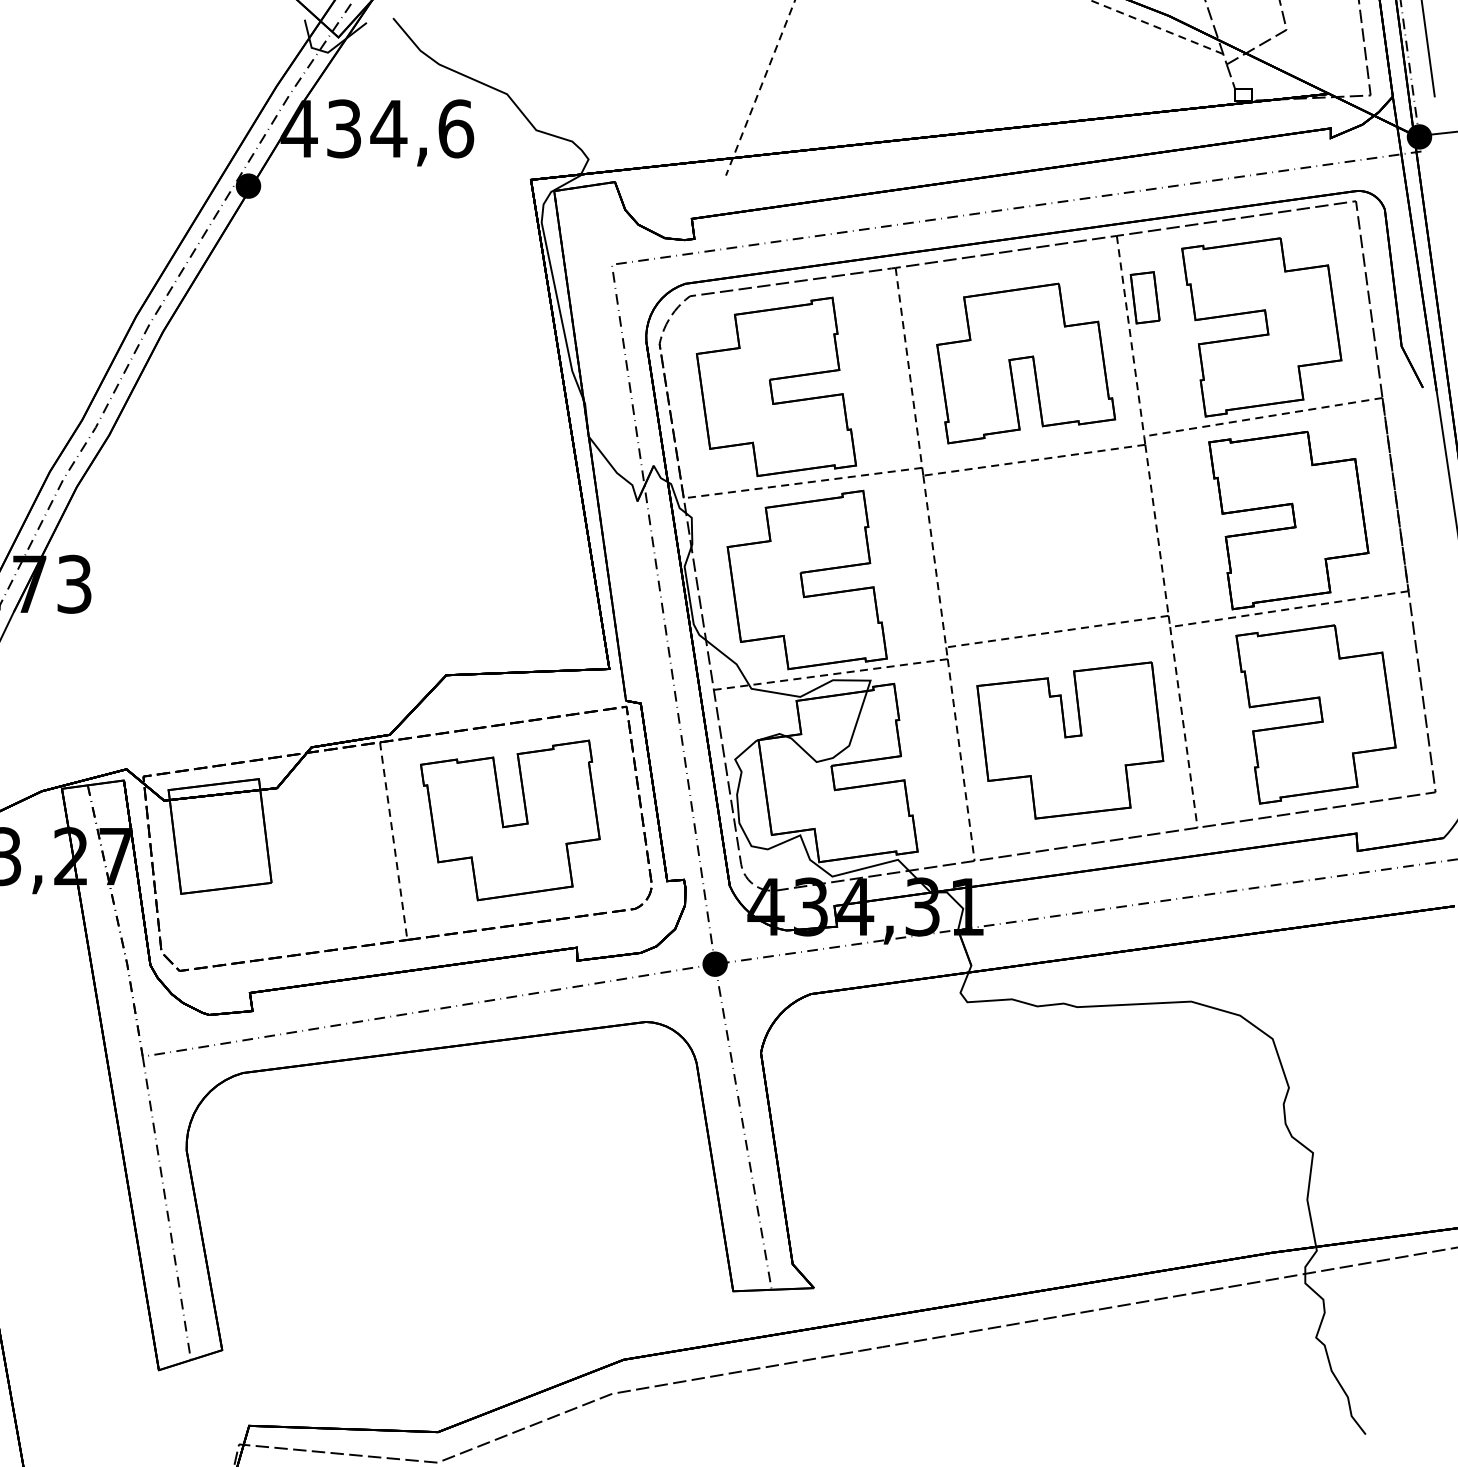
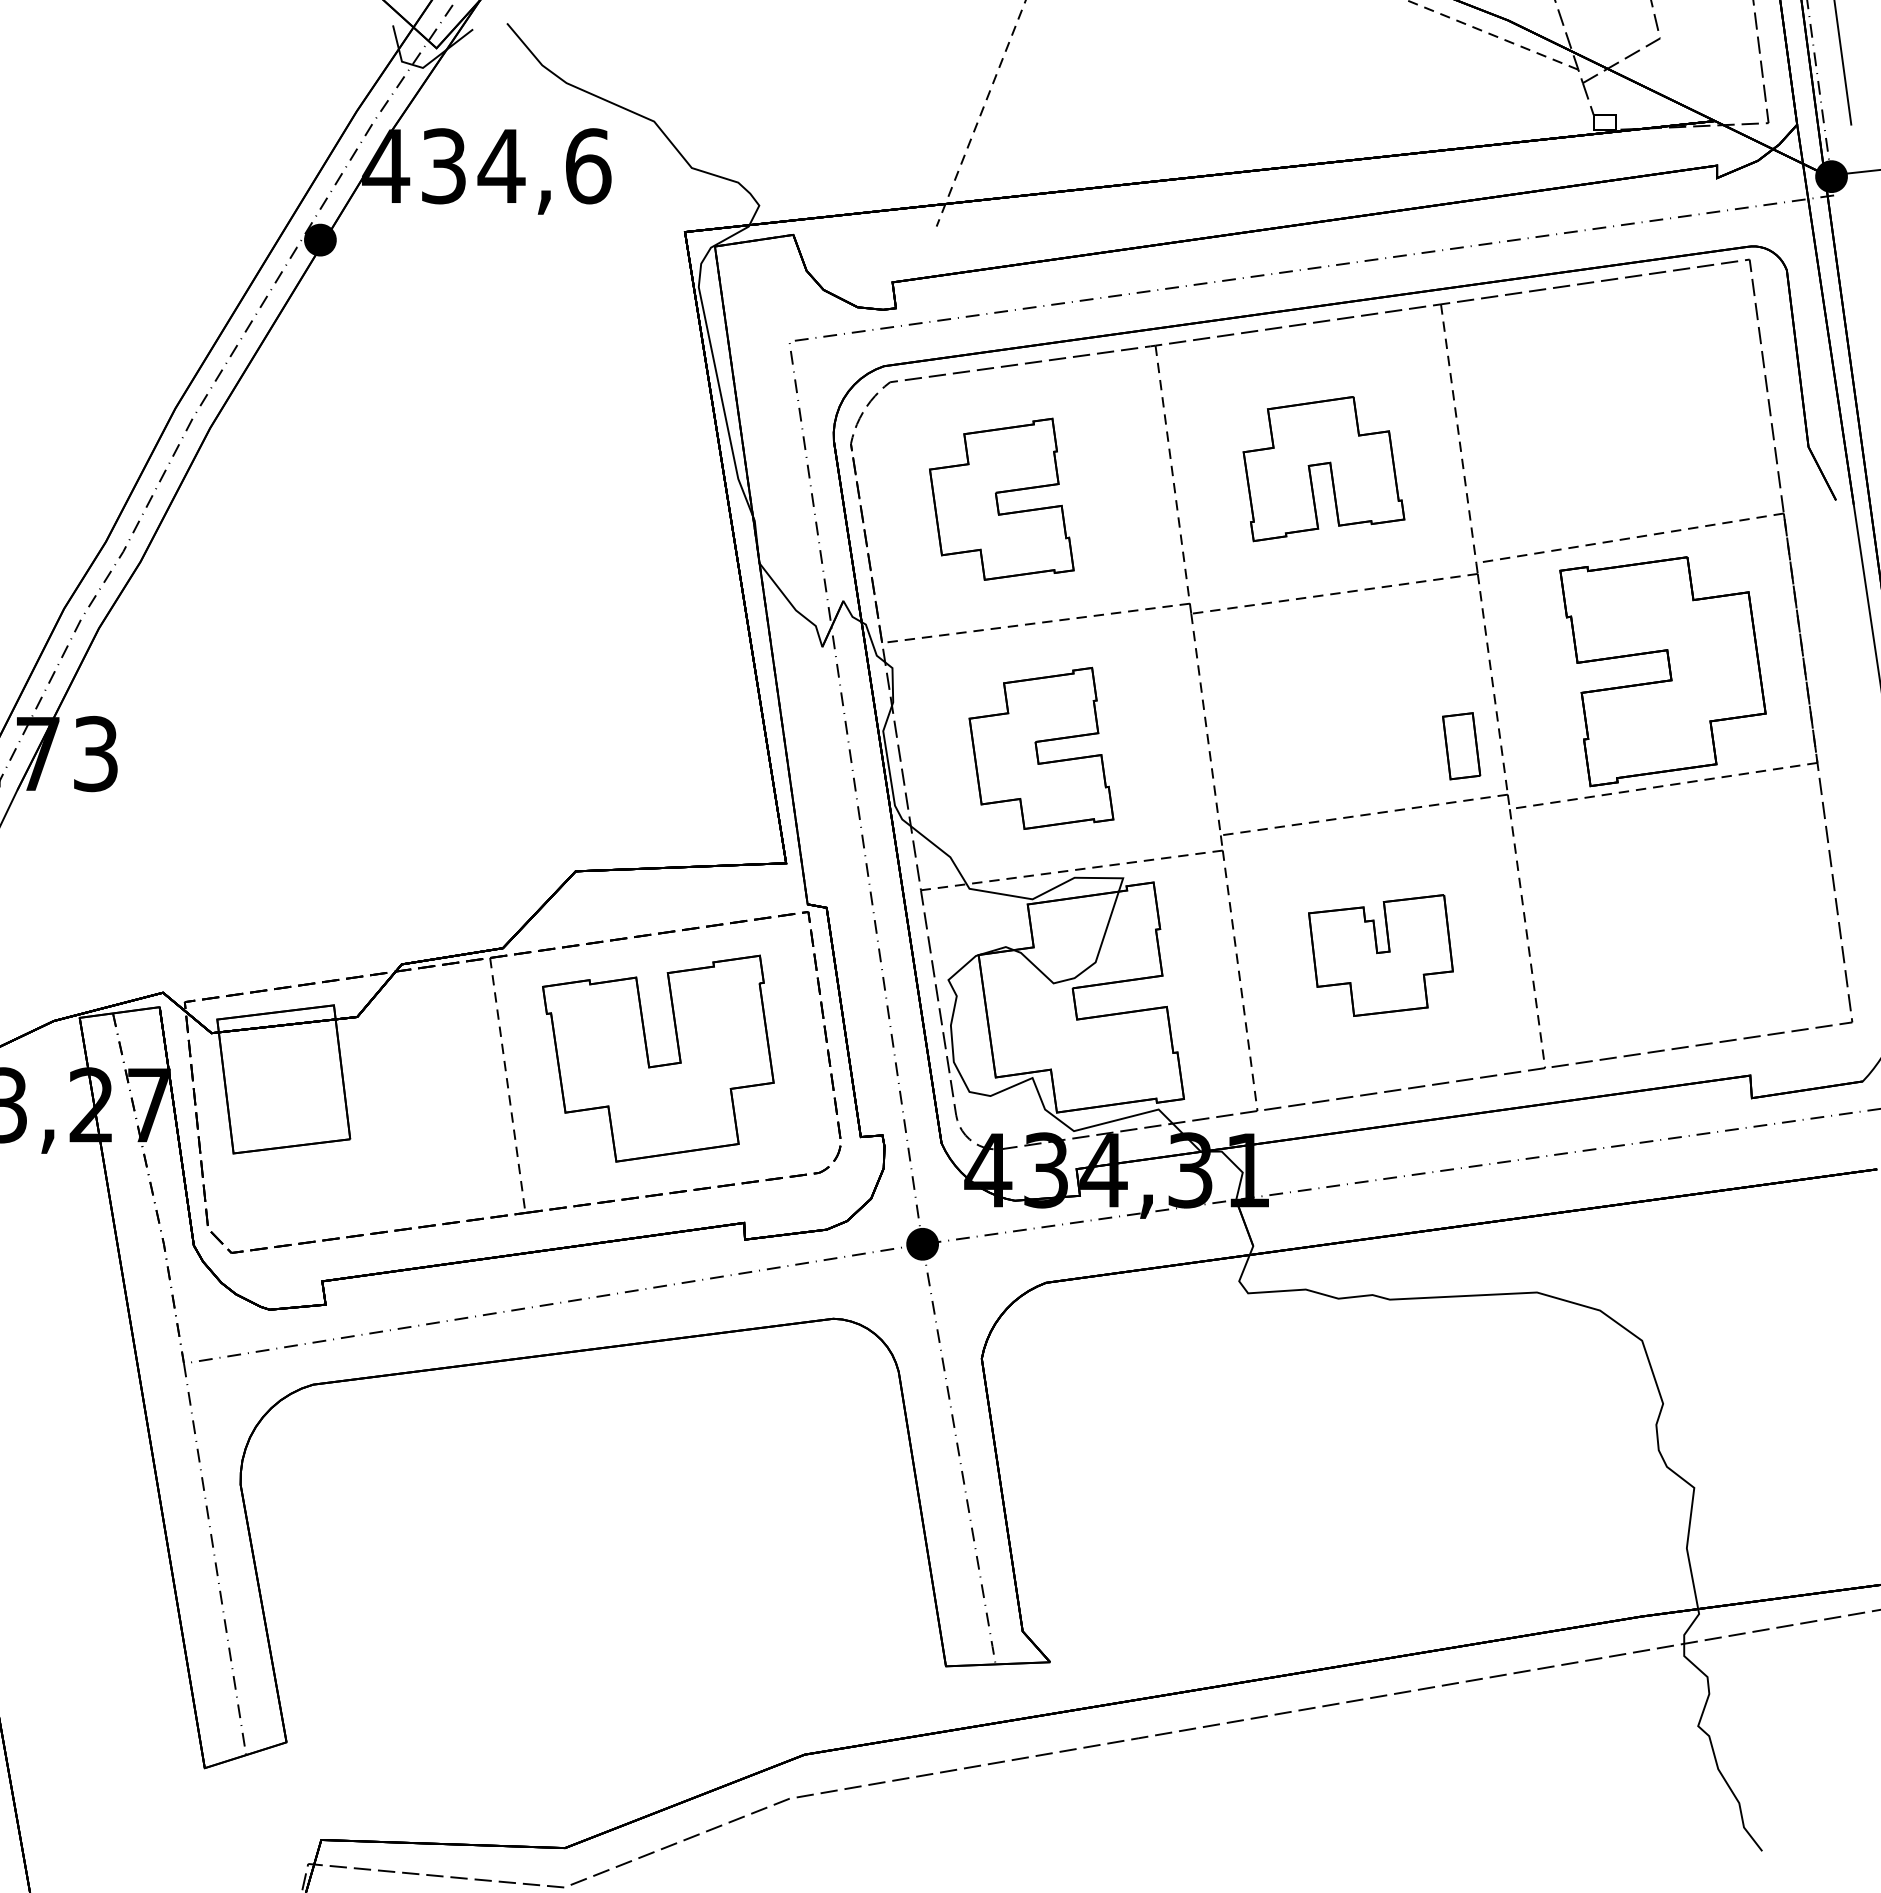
part: (1145, 298) -> (1461, 746), moved
part: (1266, 327) -> (1634, 422), removed
part: (1025, 363) -> (1323, 468), size x0.7
part: (776, 387) -> (1001, 499), size x0.7
part: (807, 580) -> (1041, 748), size x0.7
part: (1320, 711) -> (1703, 918), removed
part: (1069, 740) -> (1380, 955), size x0.6

